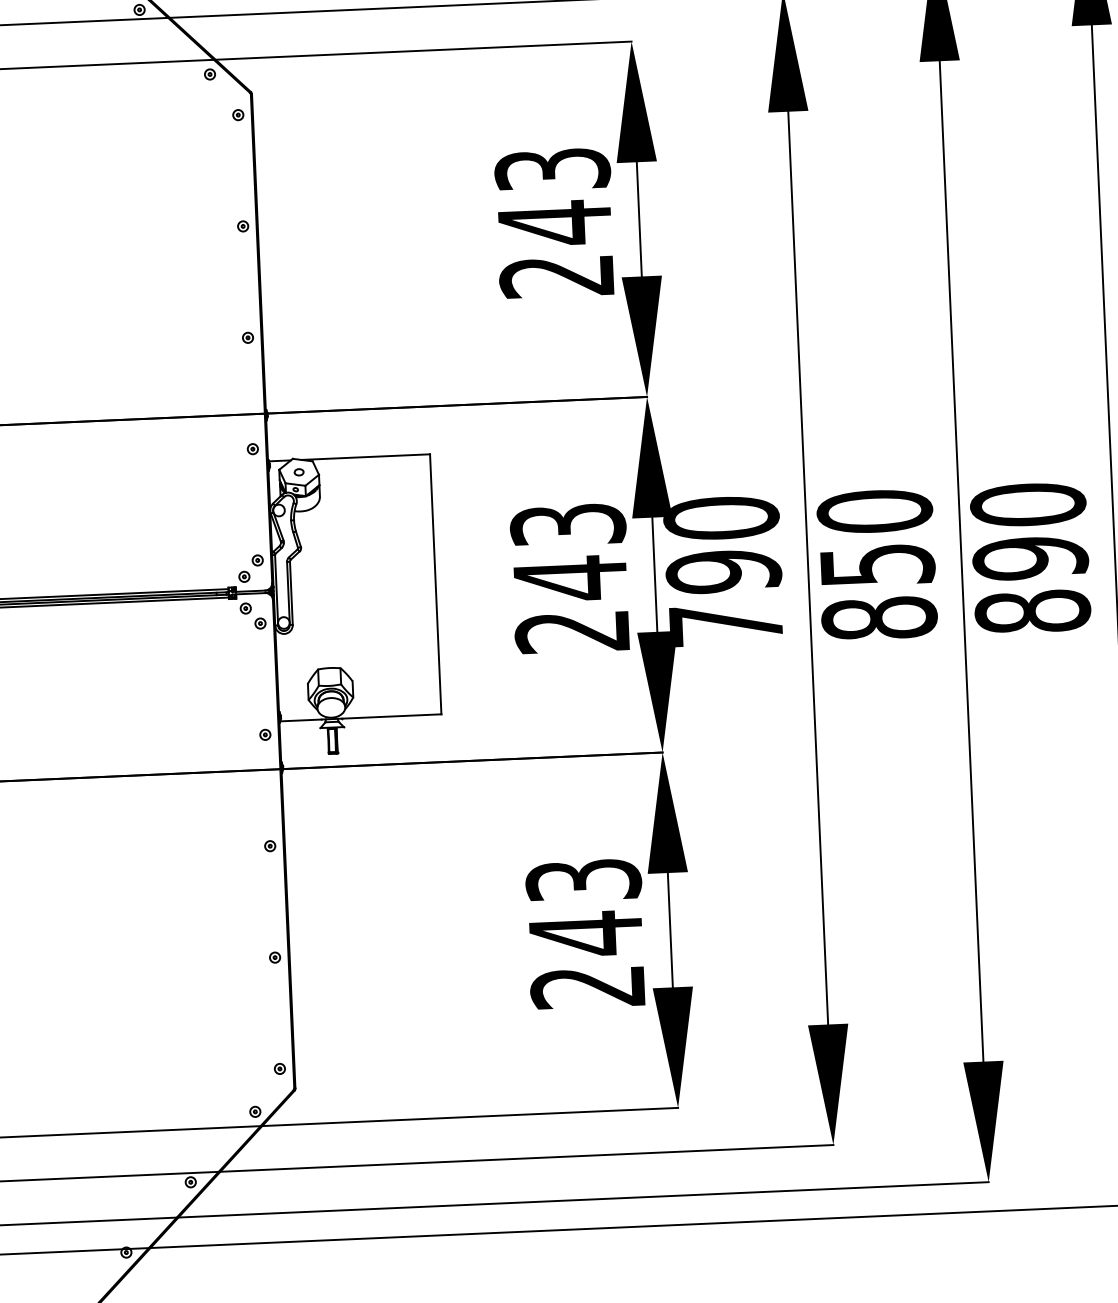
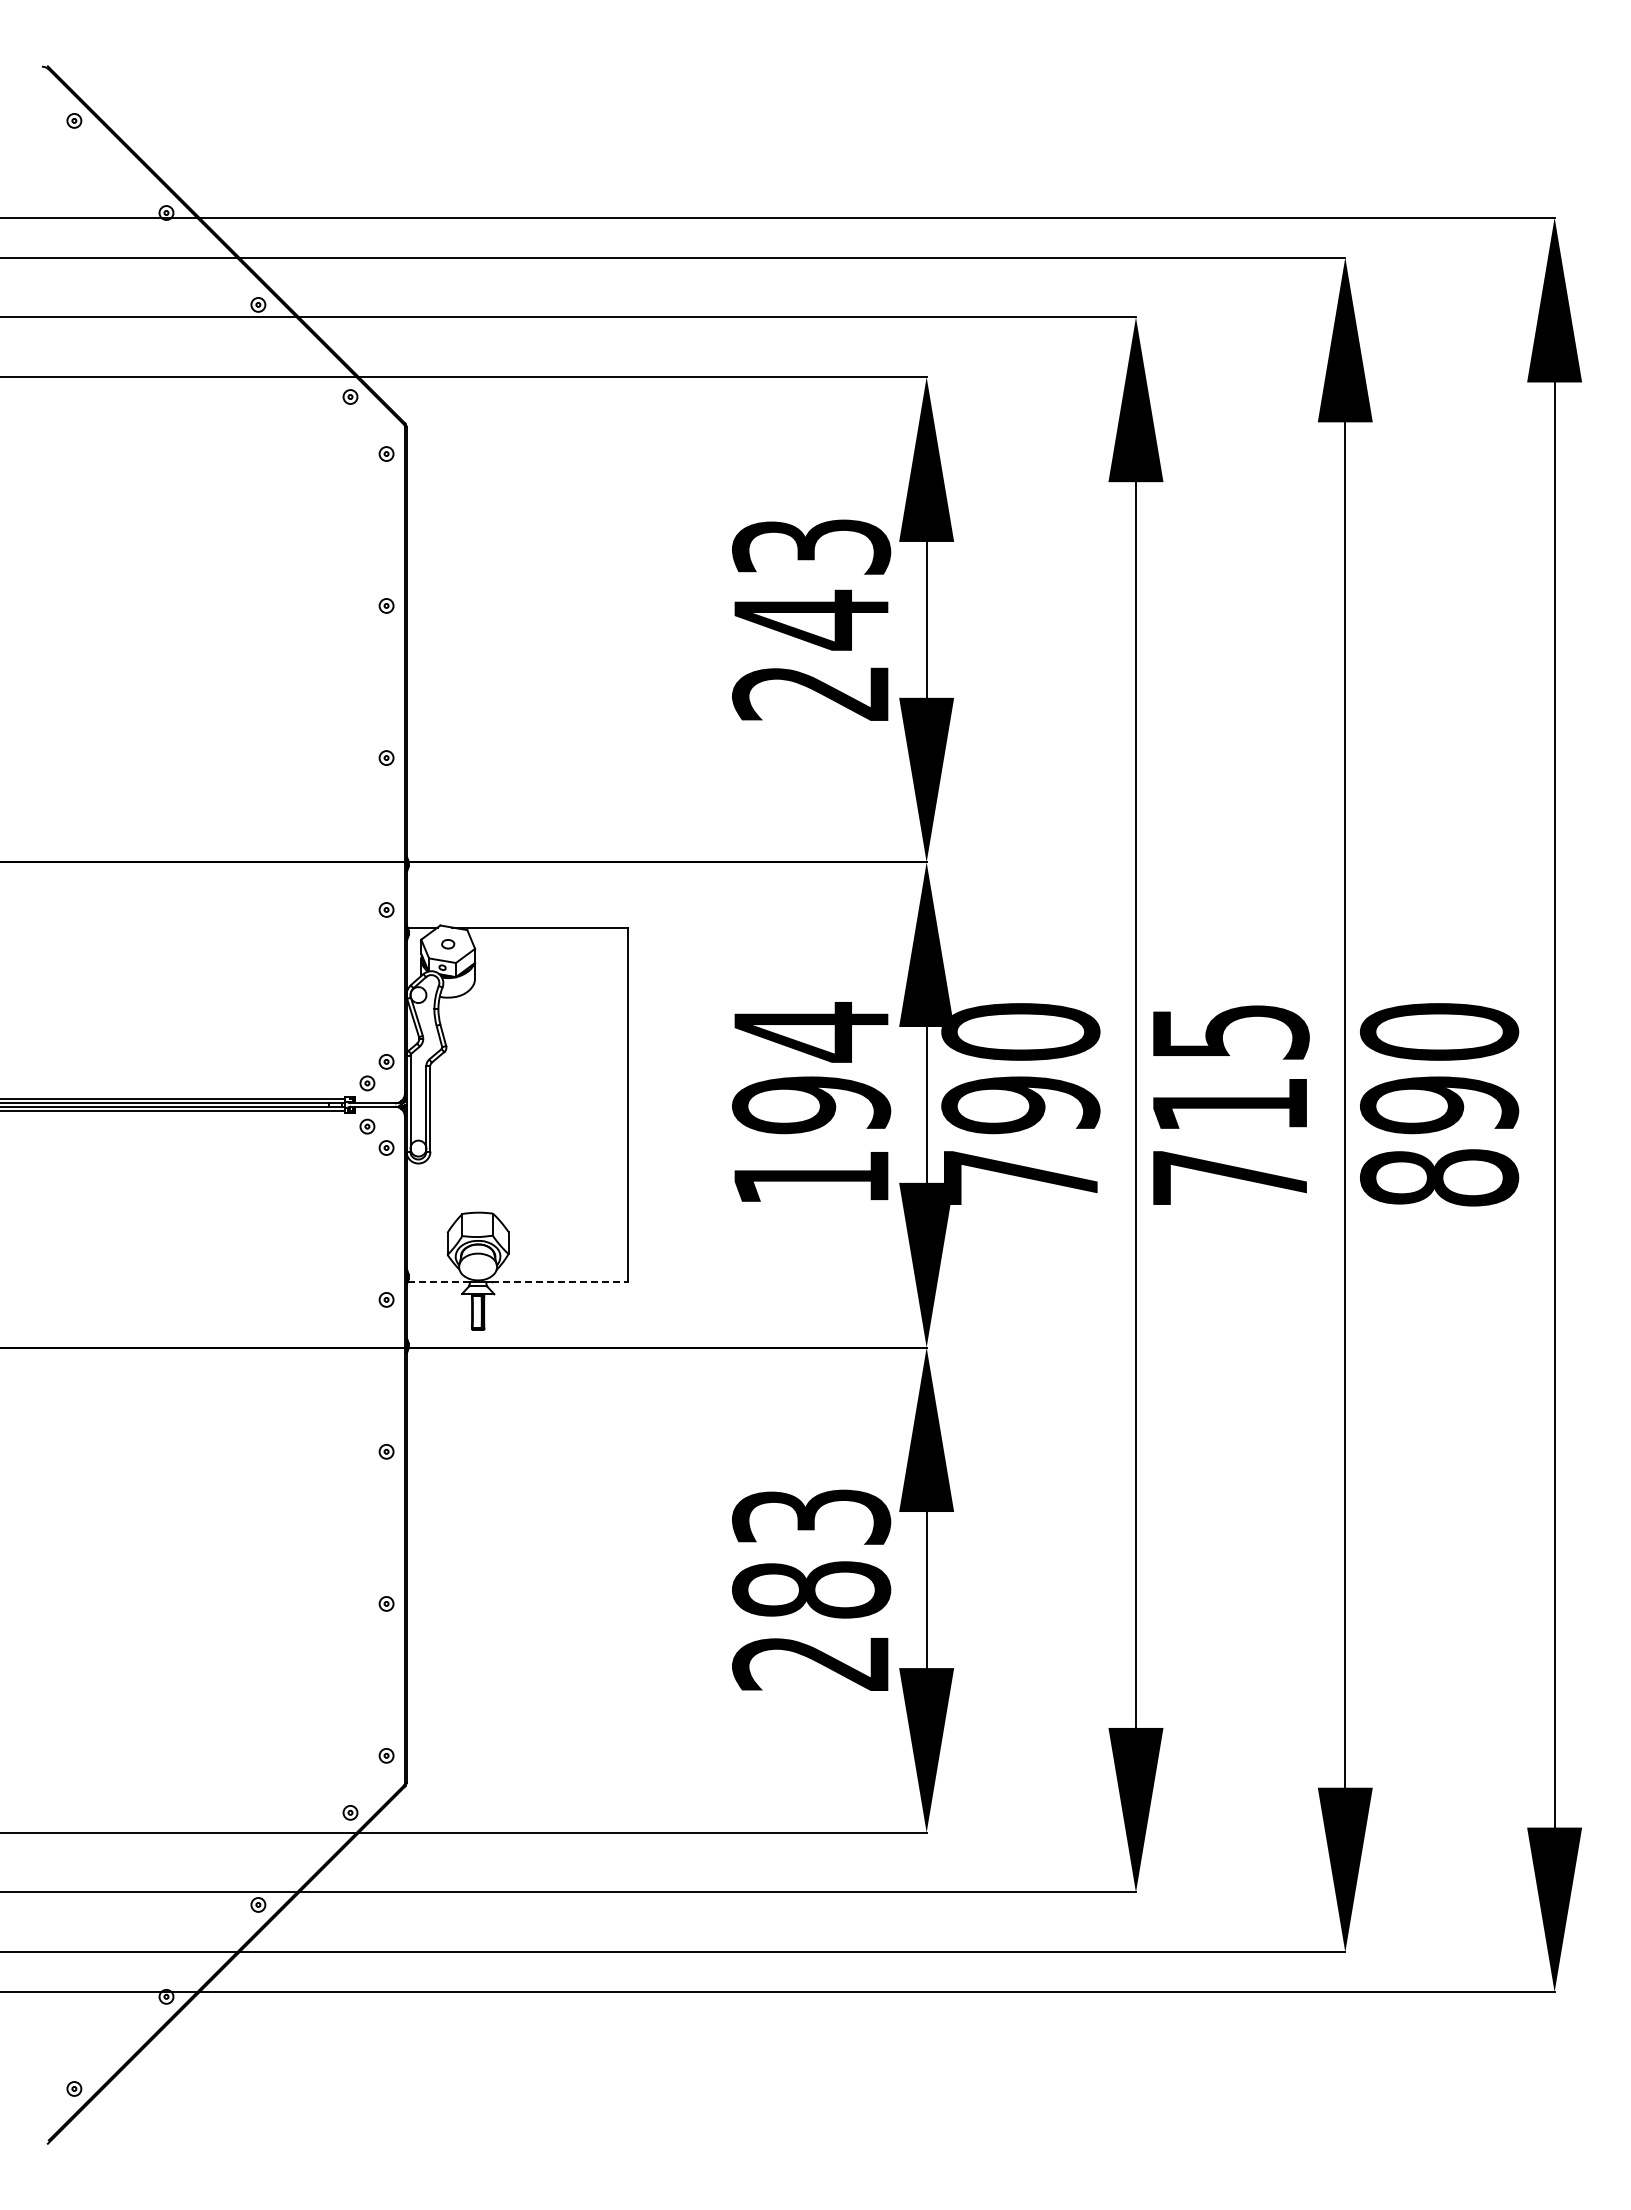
text: (876, 564) -> (1229, 1104), 850 -> 715
text: (570, 577) -> (811, 1103), 243 -> 194
line: (391, 716) -> (559, 1282), solid -> dashed
line: (301, 720) -> (436, 1282), solid -> dashed
text: (585, 934) -> (811, 1590), 243 -> 283

